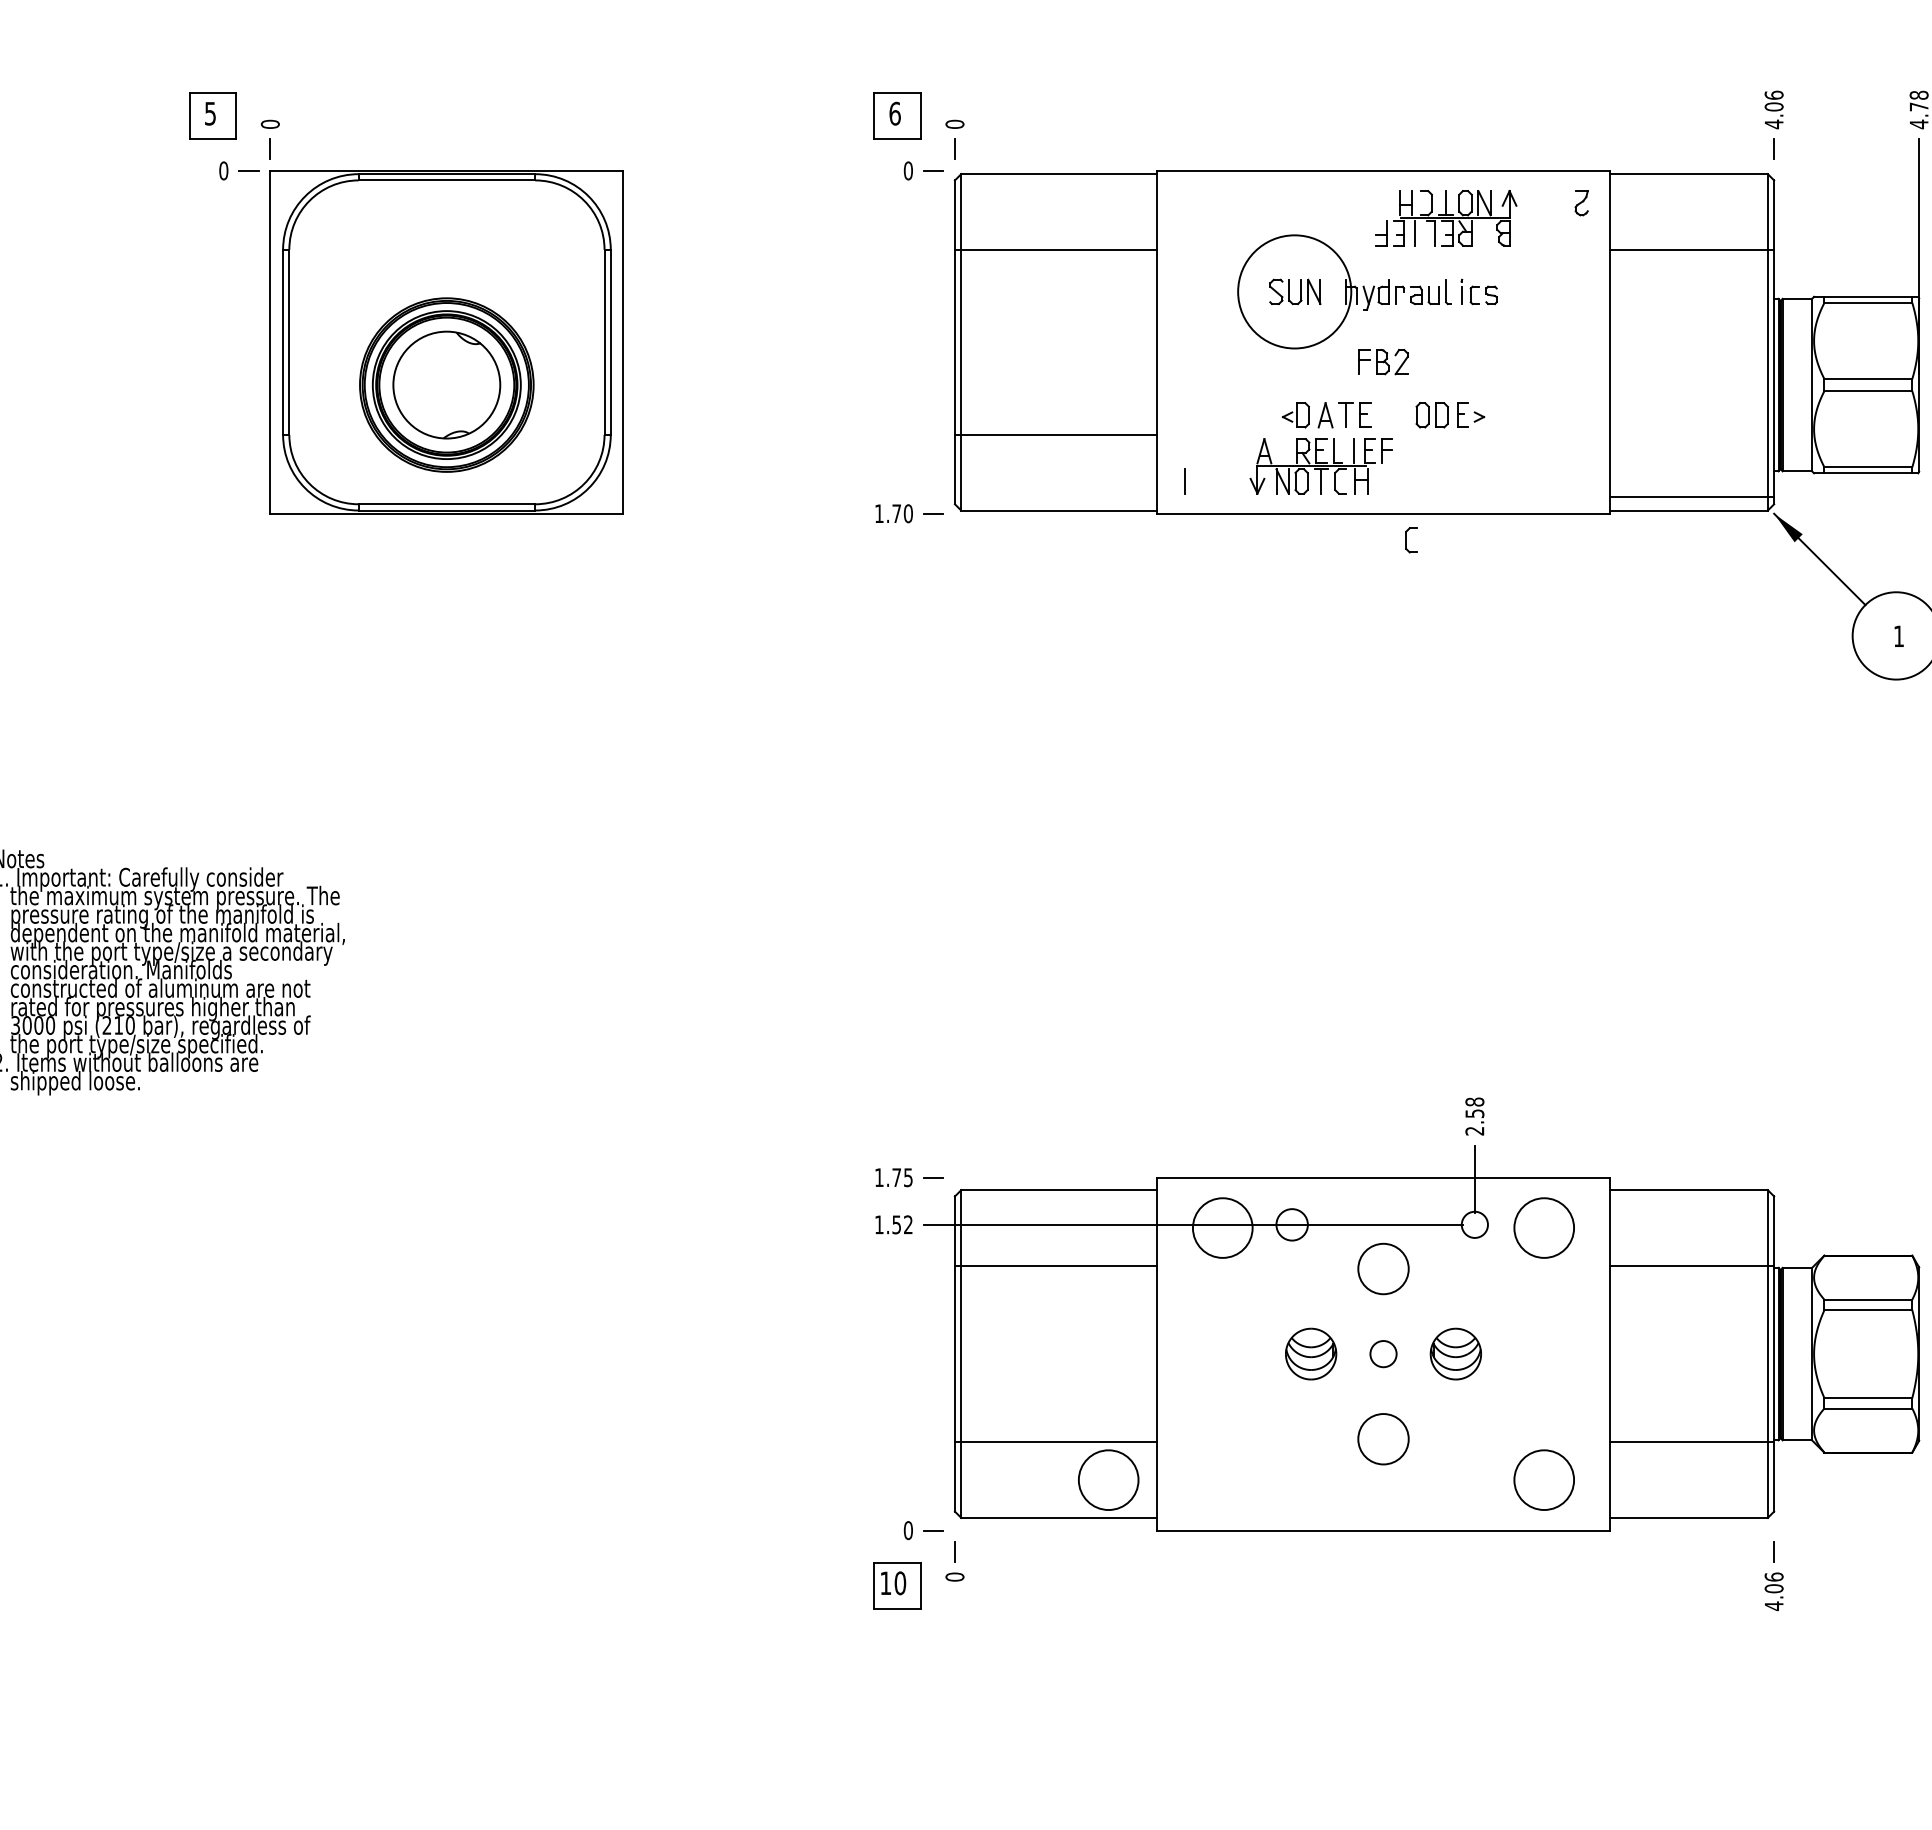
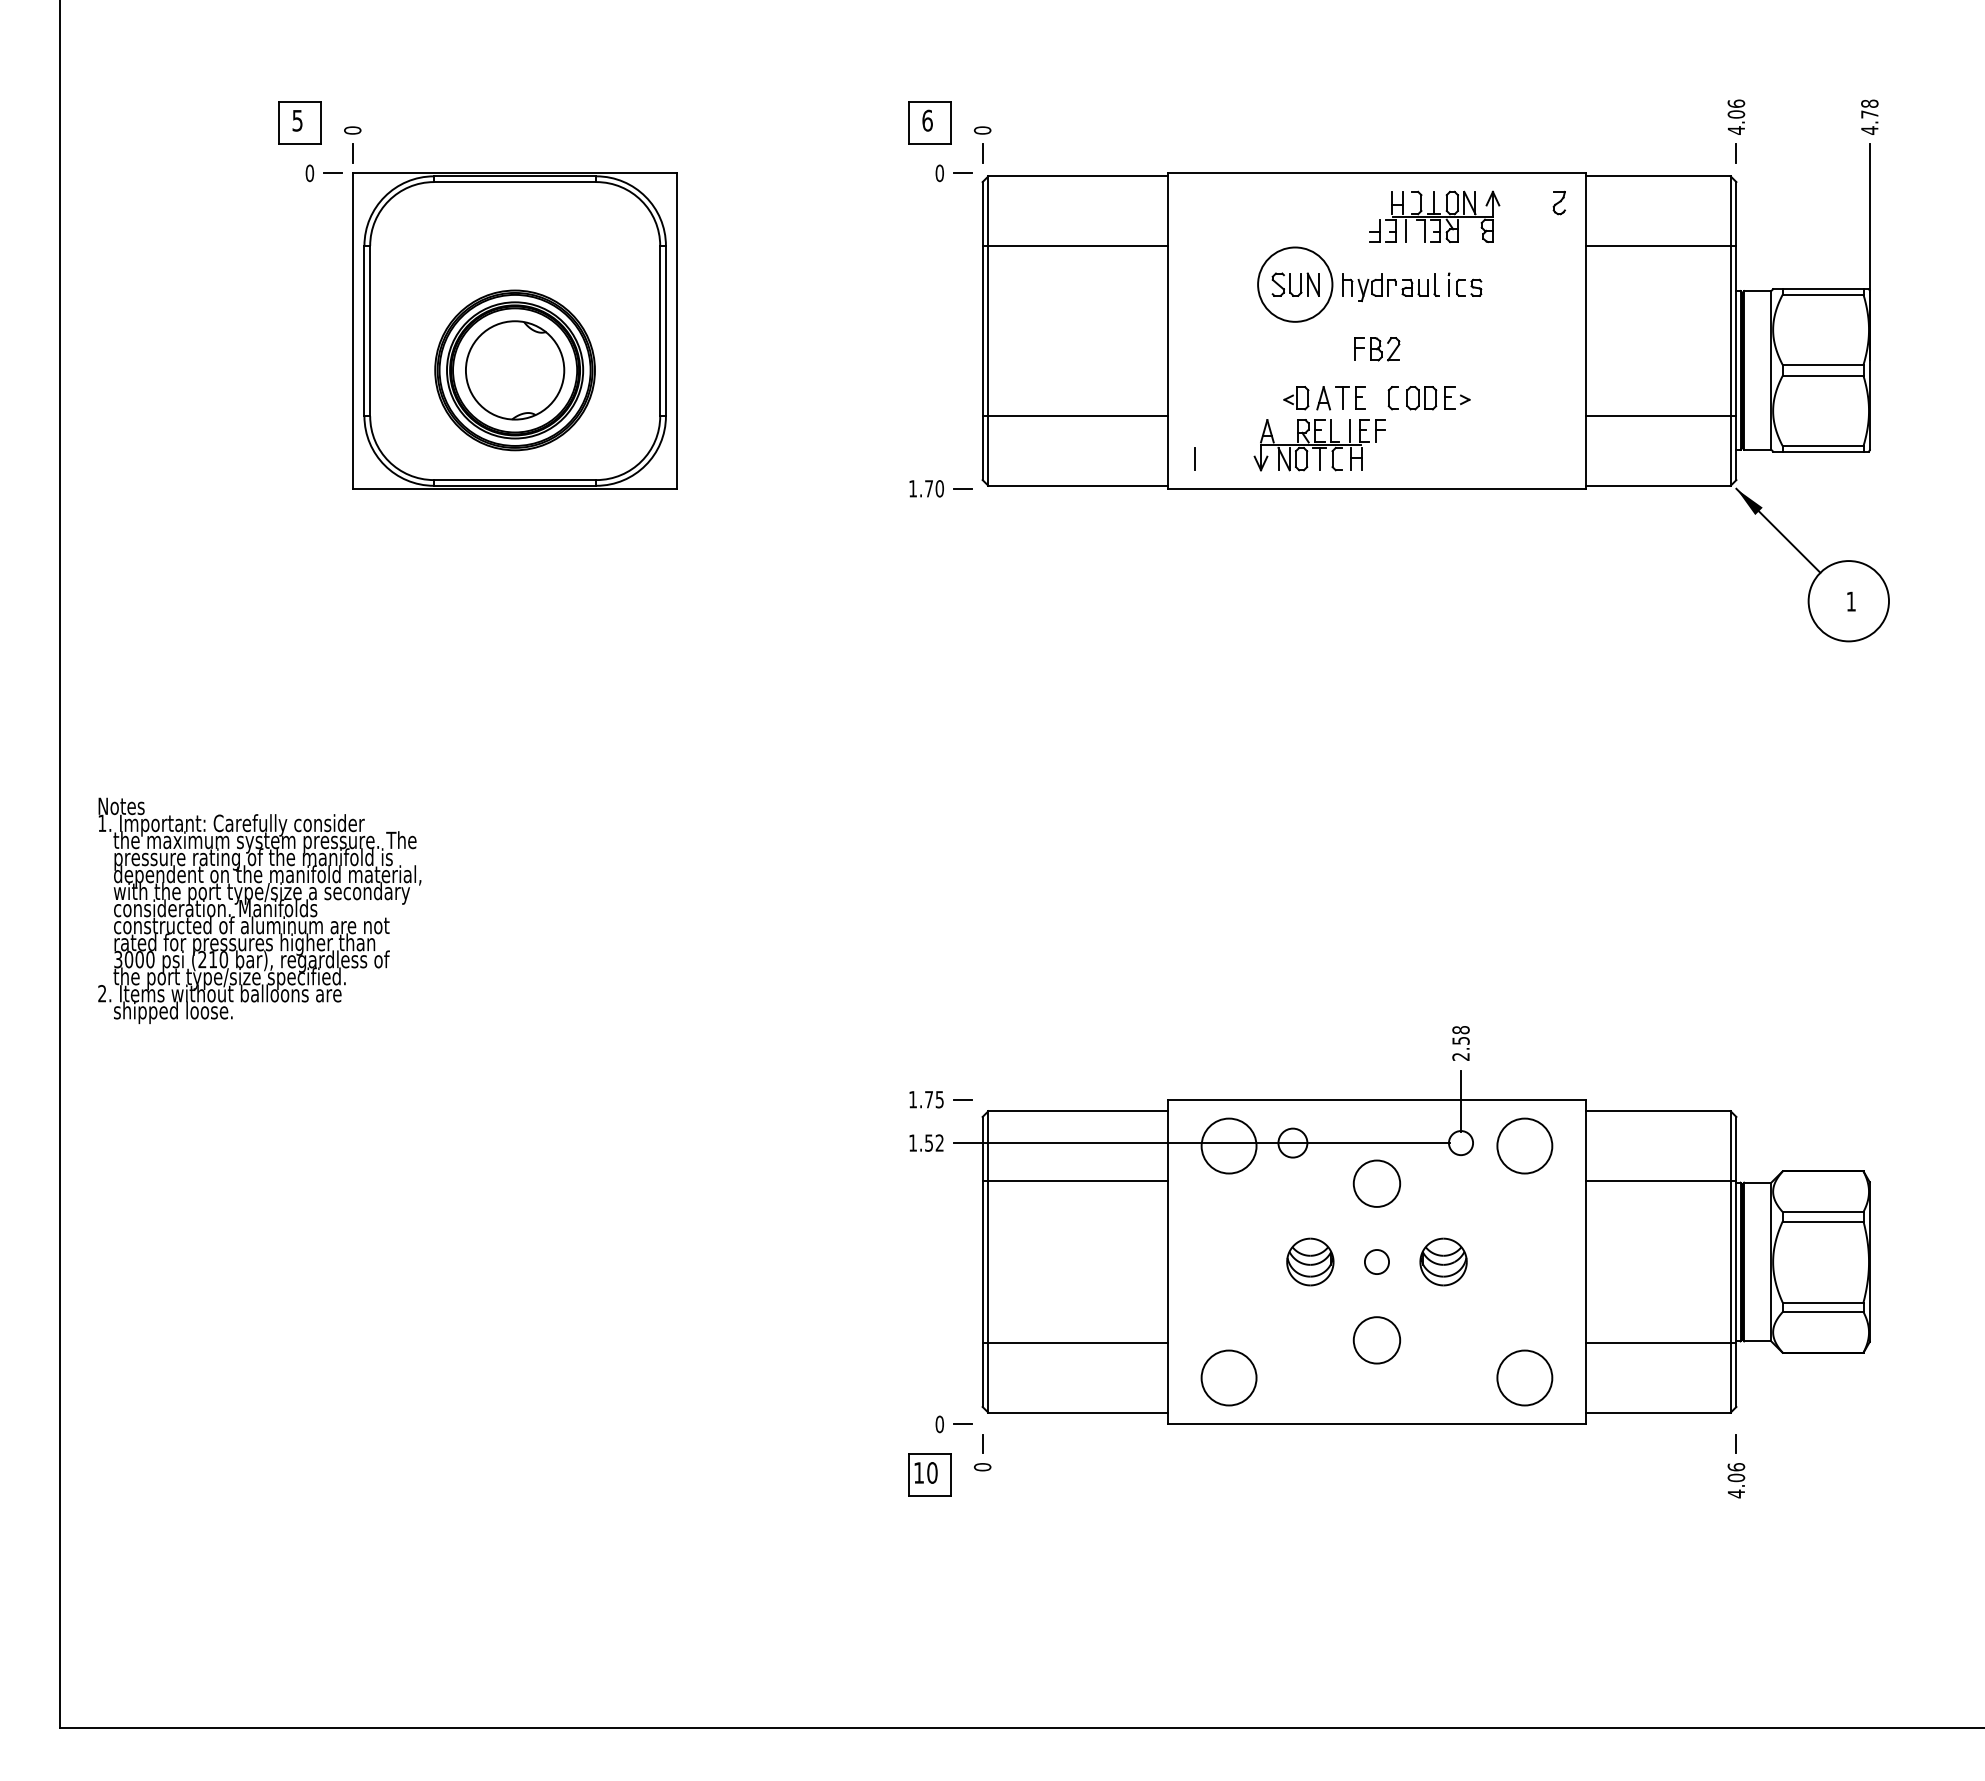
circle: (1294, 291) -> (1295, 284), size x0.71
line: (1691, 497) -> (1660, 416), moved
part: (1410, 540) -> (1392, 398), moved
circle: (1108, 1479) -> (1228, 1377), moved

